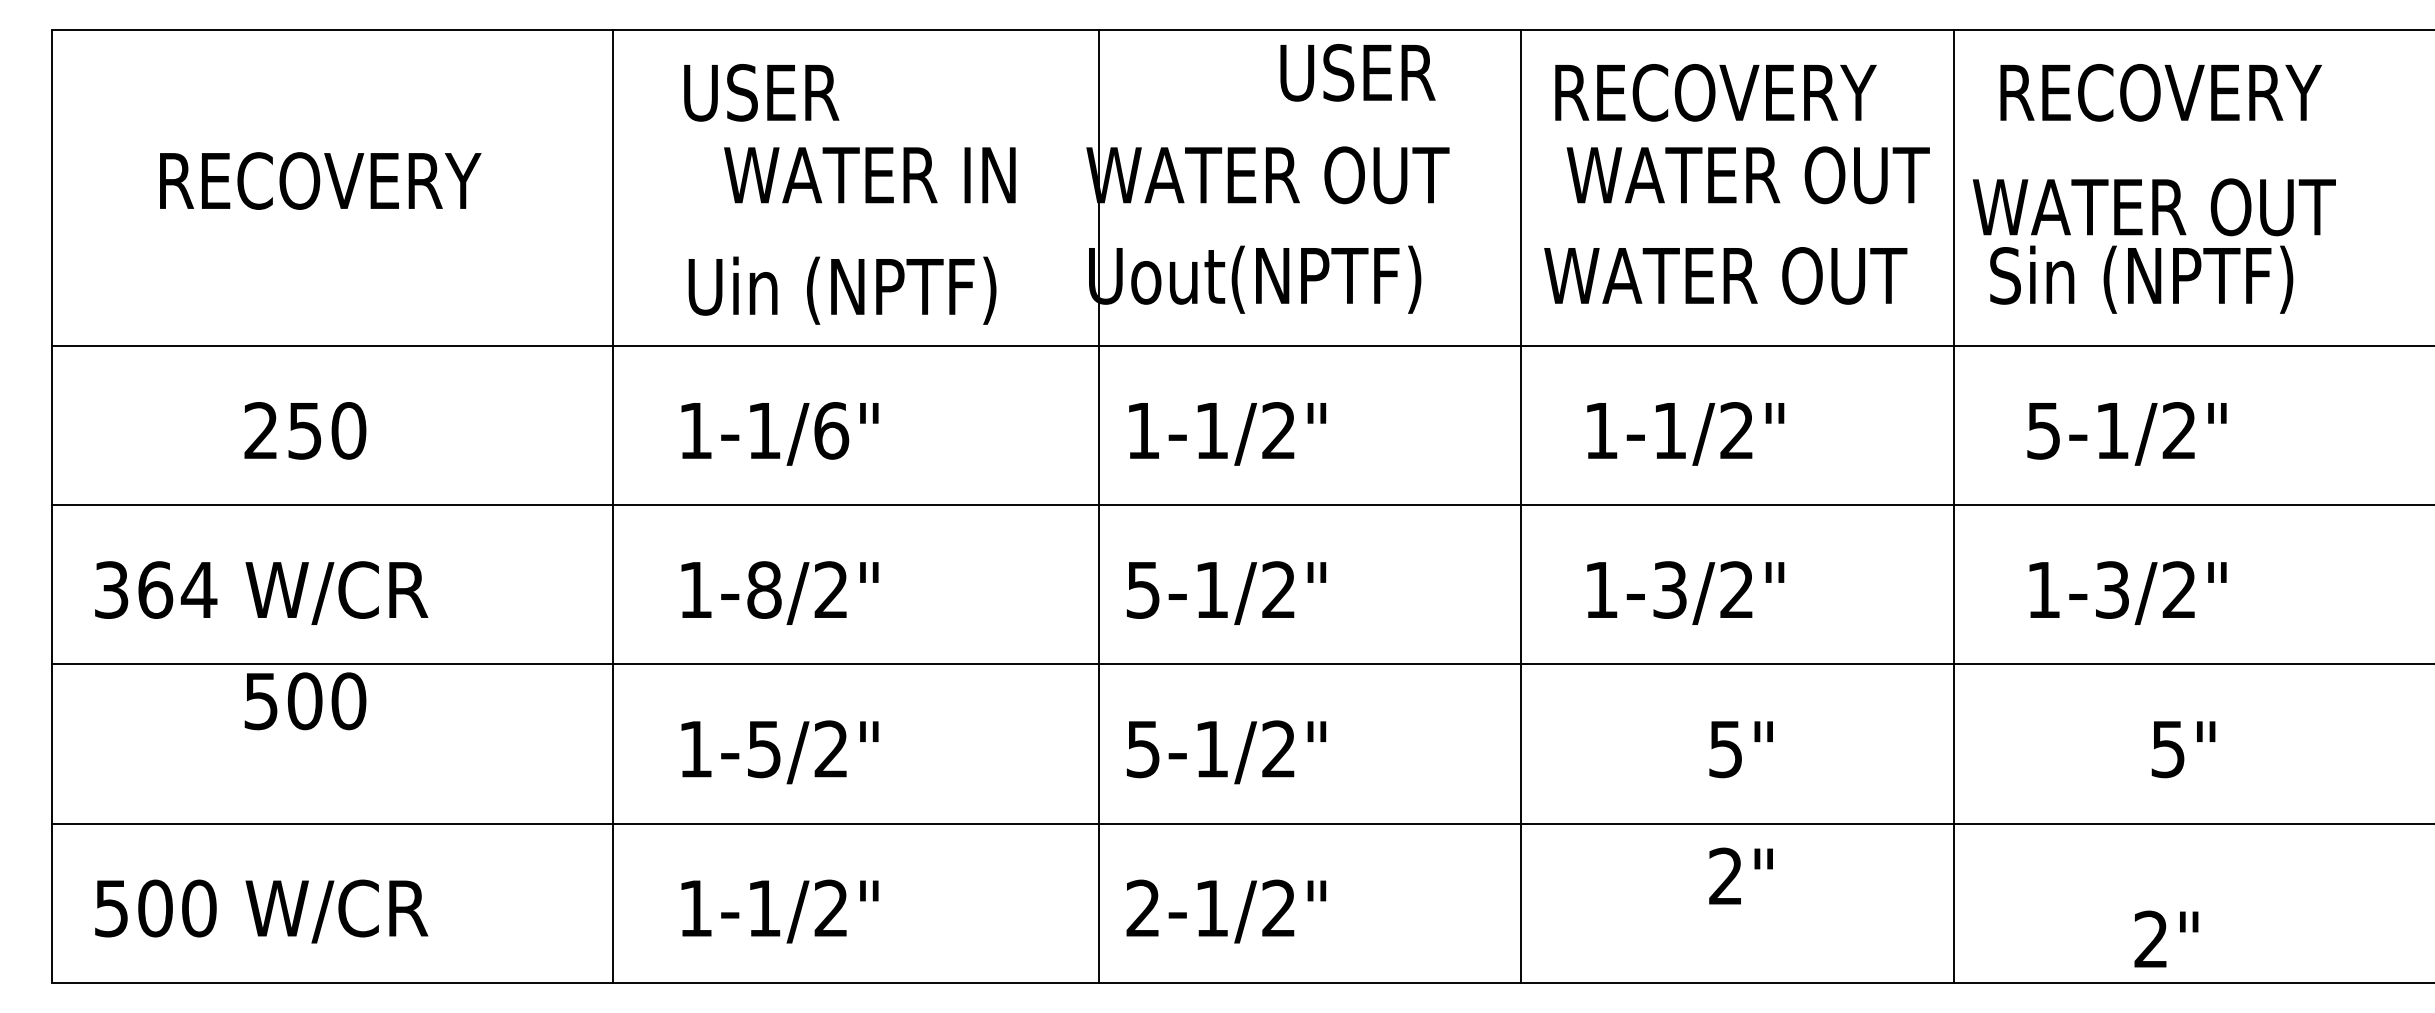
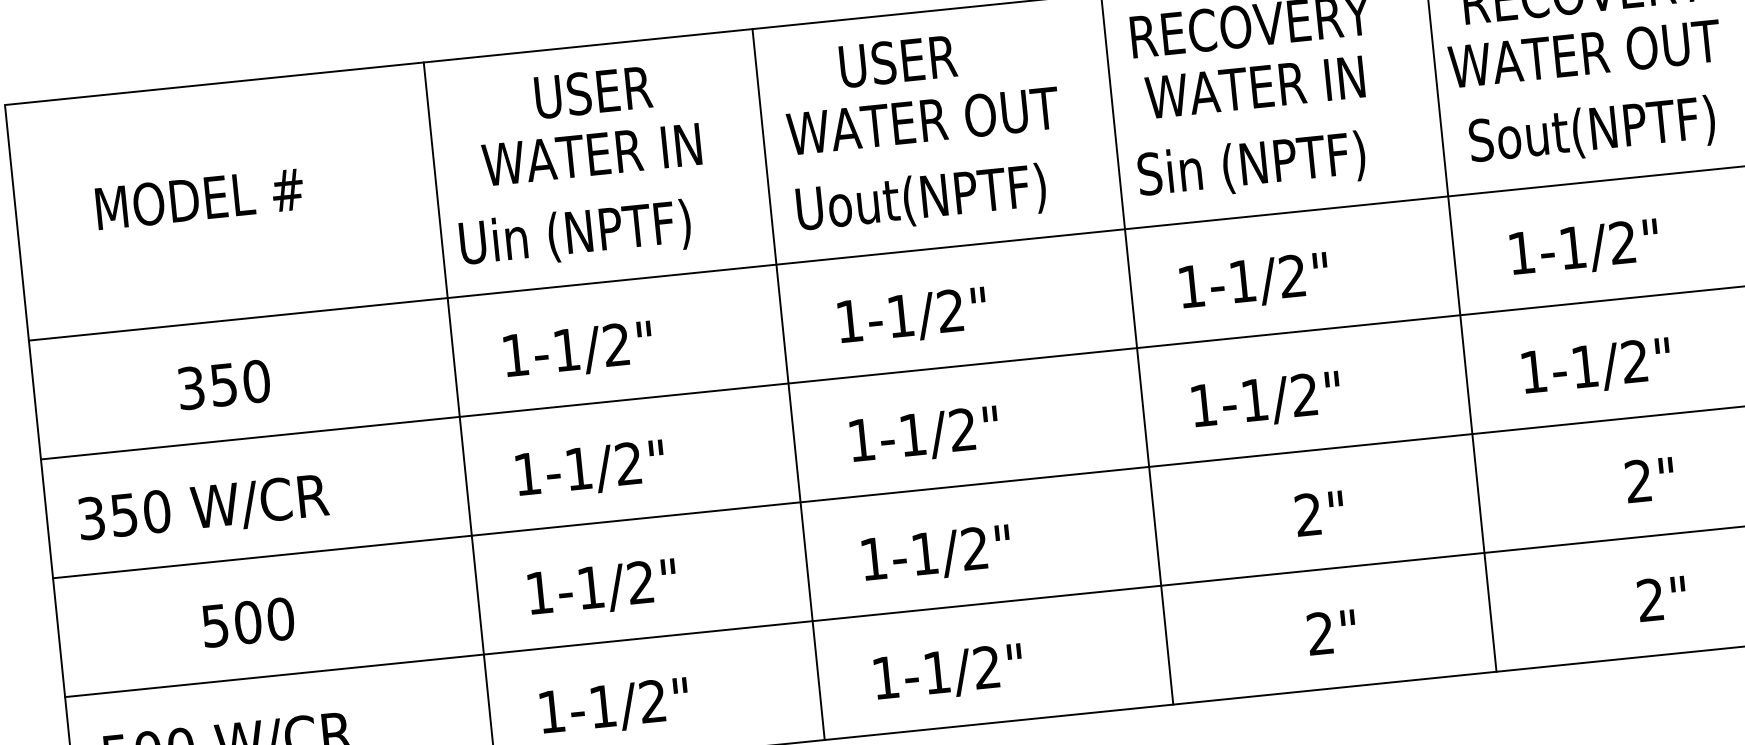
text: (1357, 72) -> (897, 61), moved
text: (761, 92) -> (593, 92), moved
text: (869, 175) -> (591, 154), moved
text: (1866, 175) -> (1370, 75), WATER OUT -> WATER IN
text: (323, 180) -> (218, 196), RECOVERY -> MODEL #
text: (2153, 207) -> (1584, 54), moved
text: (1725, 279) -> (1272, 164), WATER OUT -> Sin (NPTF)
text: (2172, 279) -> (1606, 130), Sin (NPTF) -> Sout(NPTF)
text: (842, 290) -> (575, 235), moved
text: (260, 430) -> (190, 387), 250 -> 350
text: (831, 430) -> (616, 344), 1-1/6" -> 1-1/2"
text: (2043, 431) -> (1521, 253), 5-1/2" -> 1-1/2"
line: (1098, 506) -> (788, 384), moved
text: (177, 589) -> (140, 512), 364 -> 350
text: (764, 589) -> (578, 468), 1-8/2" -> 1-1/2"
text: (1669, 589) -> (1254, 399), 1-3/2" -> 1-1/2"
text: (2112, 589) -> (1584, 366), 1-3/2" -> 1-1/2"
text: (1142, 590) -> (861, 440), 5-1/2" -> 1-1/2"
text: (305, 701) -> (248, 622), moved
text: (764, 749) -> (591, 587), 1-5/2" -> 1-1/2"
text: (1142, 749) -> (873, 559), 5-1/2" -> 1-1/2"
text: (1725, 749) -> (1308, 515), 5" -> 2"
text: (2167, 749) -> (1638, 481), 5" -> 2"
text: (1740, 875) -> (1331, 631), moved
text: (1142, 907) -> (885, 677), 2-1/2" -> 1-1/2"
text: (2166, 938) -> (1662, 598), moved

